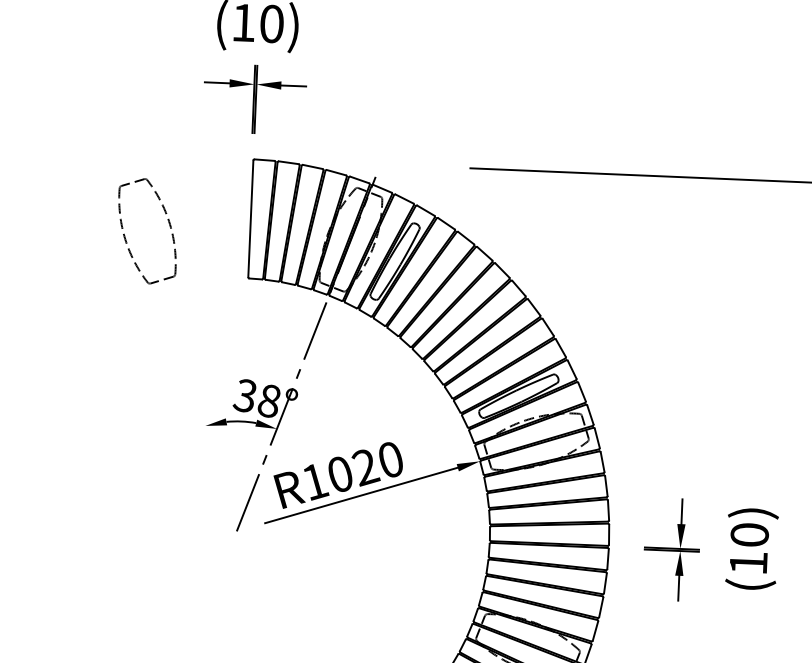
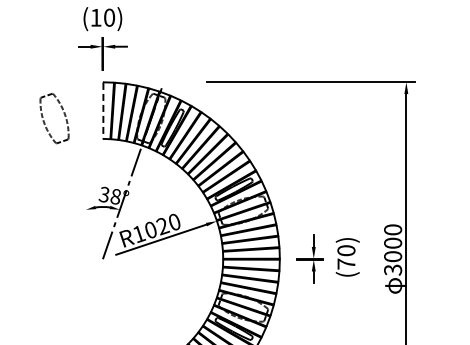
line: (251, 218) -> (103, 110), solid -> dashed
text: (748, 561) -> (346, 263), (10) -> (70)

